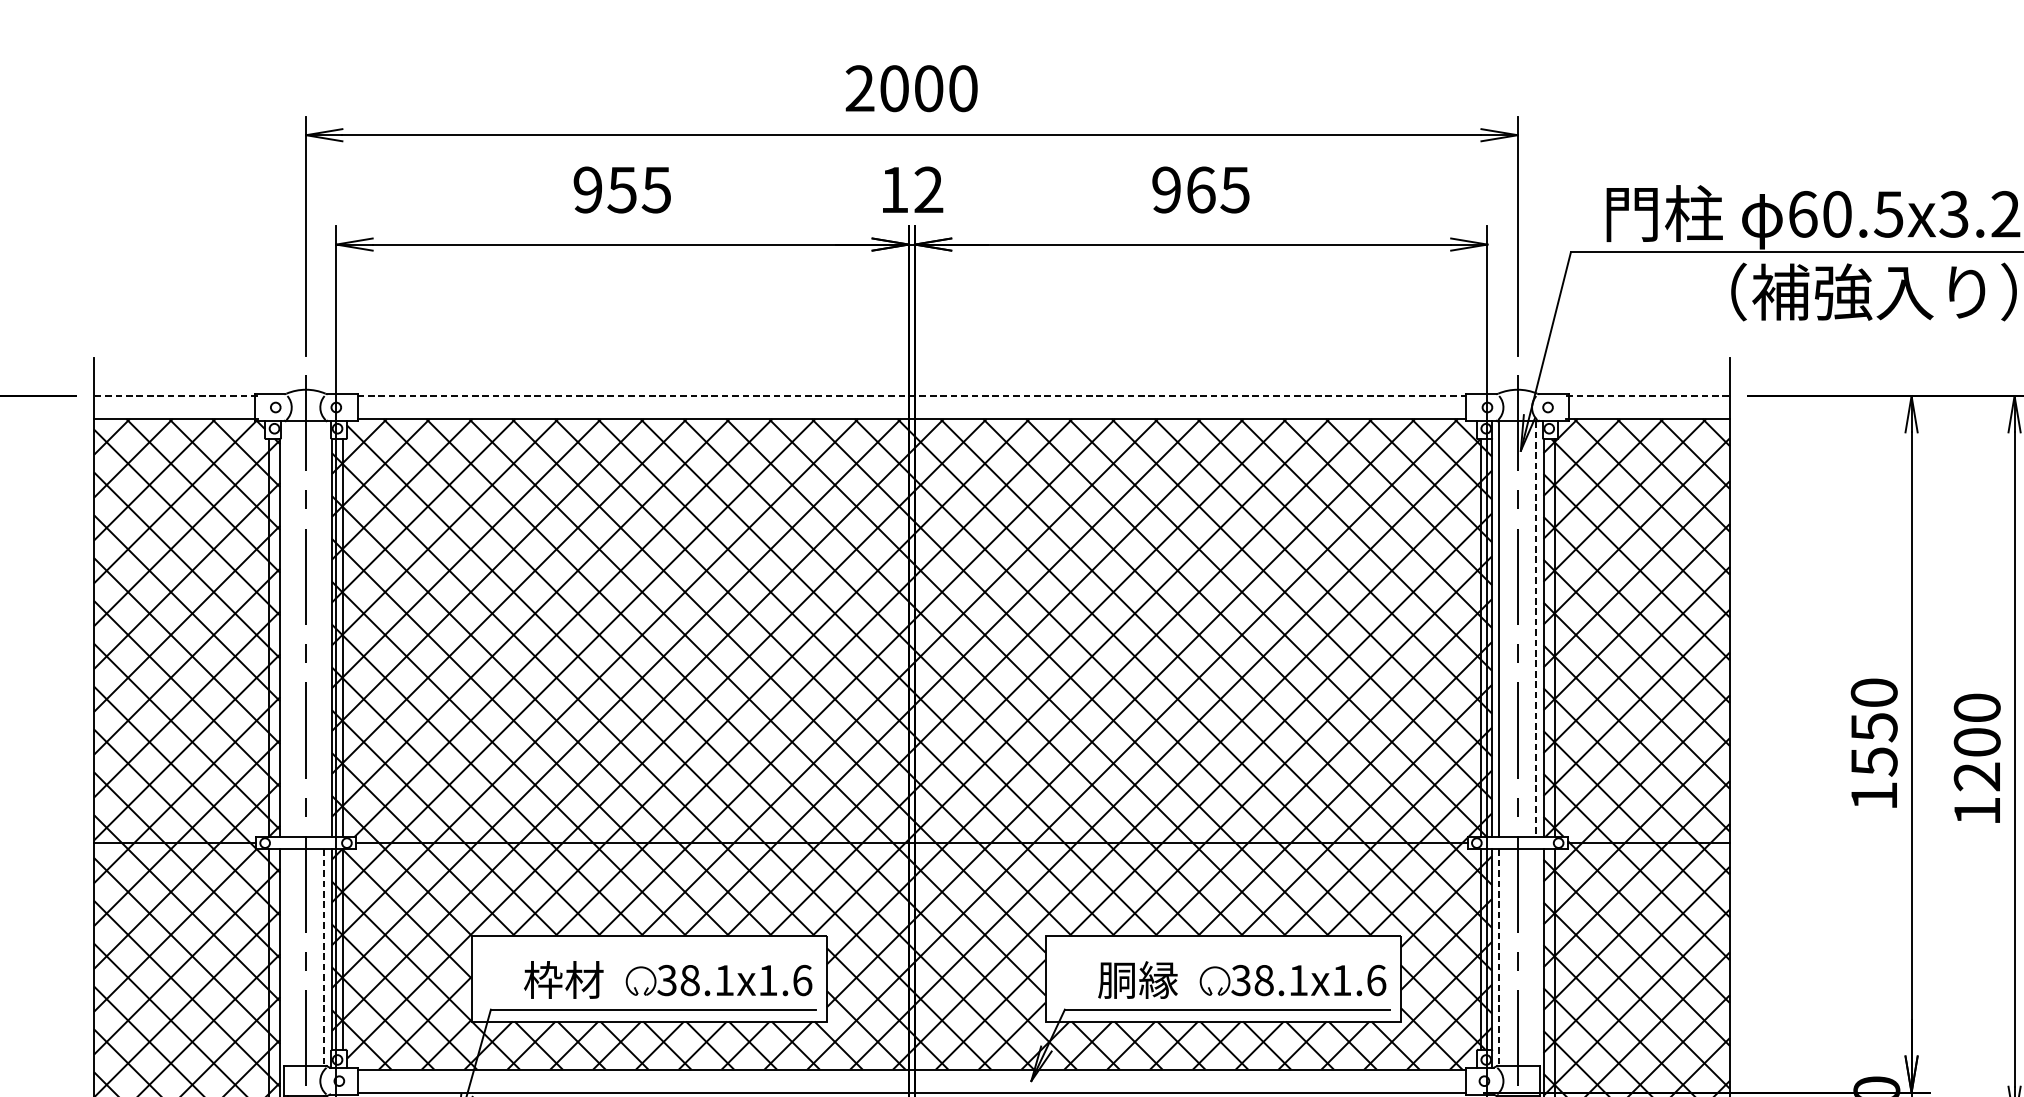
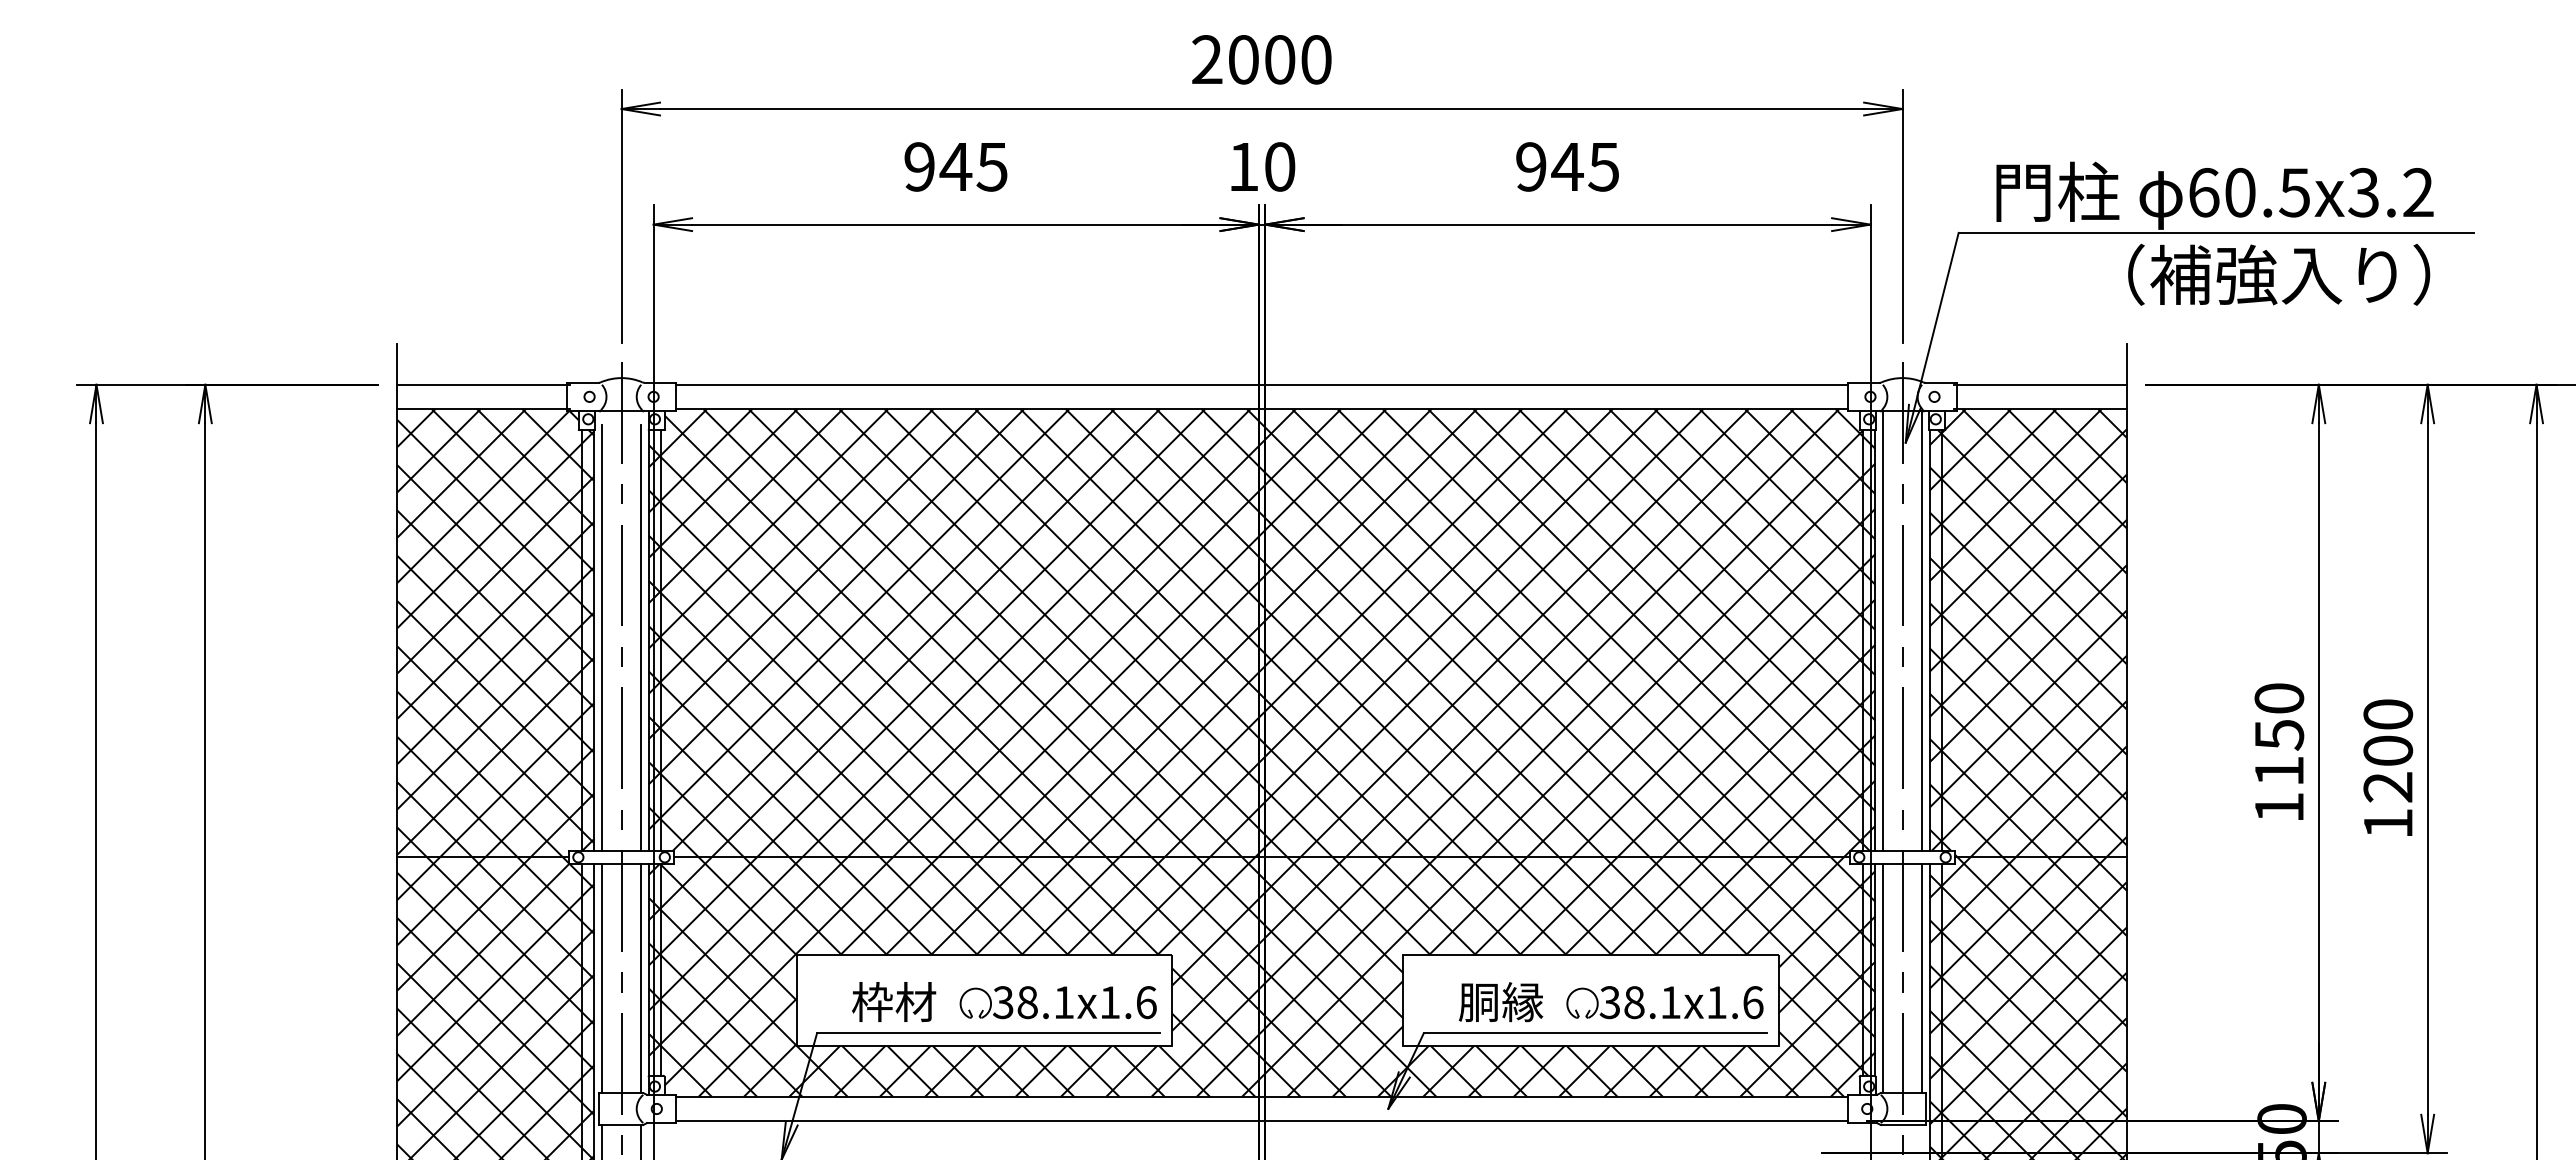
text: (929, 189) -> (1280, 166), 12 -> 10
text: (1200, 189) -> (1567, 166), 965 -> 945
text: (621, 190) -> (955, 167), 955 -> 945
line: (175, 395) -> (483, 384), dashed -> solid
line: (912, 395) -> (1262, 384), dashed -> solid
line: (1648, 395) -> (2040, 384), dashed -> solid
line: (1535, 629) -> (1921, 631), dashed -> solid
line: (287, 635) -> (602, 637), added
line: (323, 635) -> (640, 637), added
text: (1874, 761) -> (2279, 771), 1550 -> 1150
line: (287, 956) -> (602, 977), added
line: (1535, 956) -> (1921, 977), added
line: (323, 957) -> (640, 978), dashed -> solid
line: (1499, 957) -> (1883, 978), dashed -> solid

